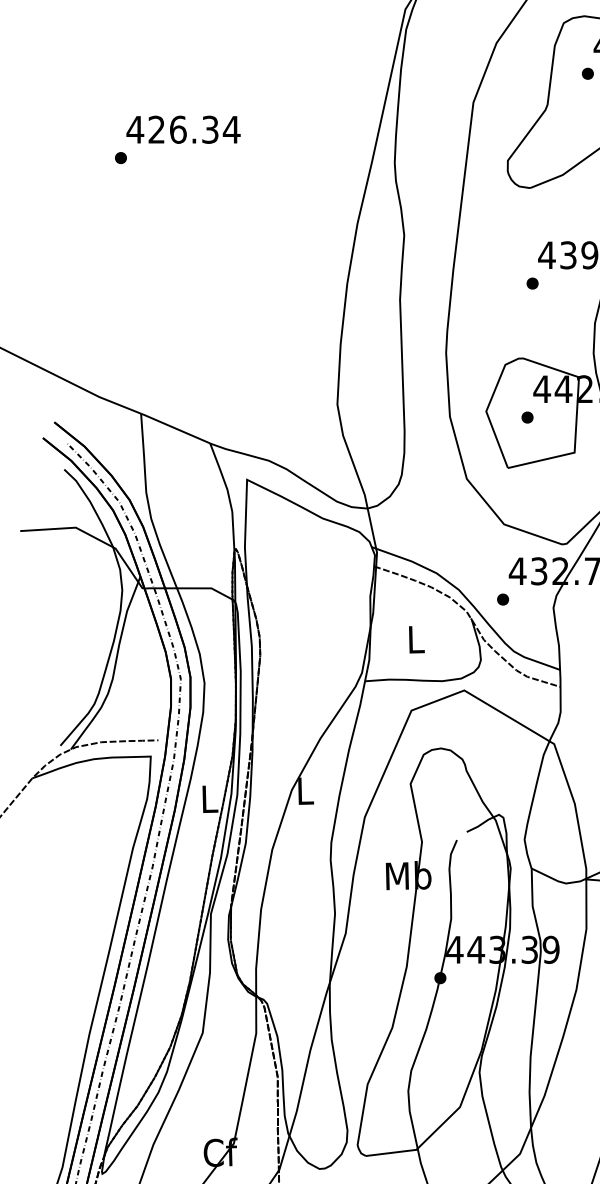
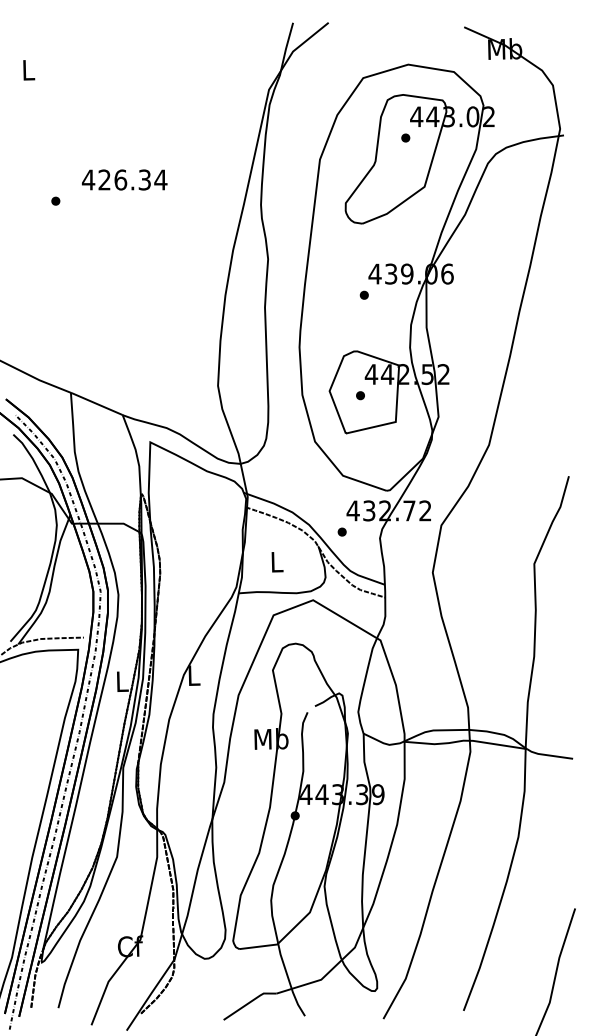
text: (183, 129) -> (124, 179), moved

